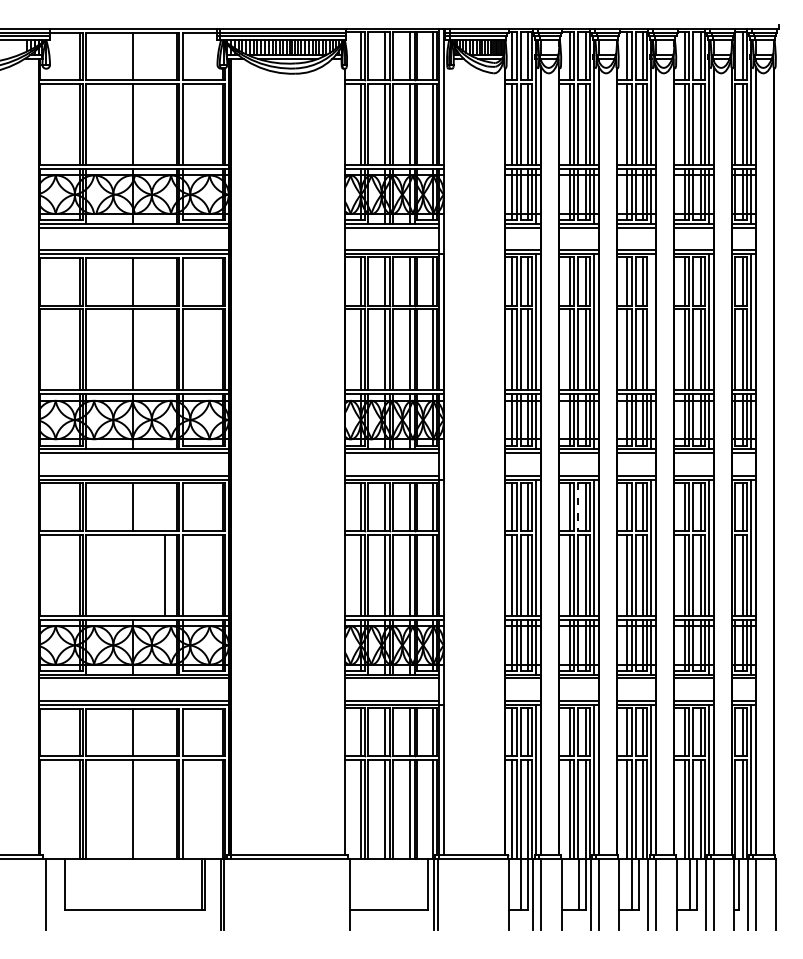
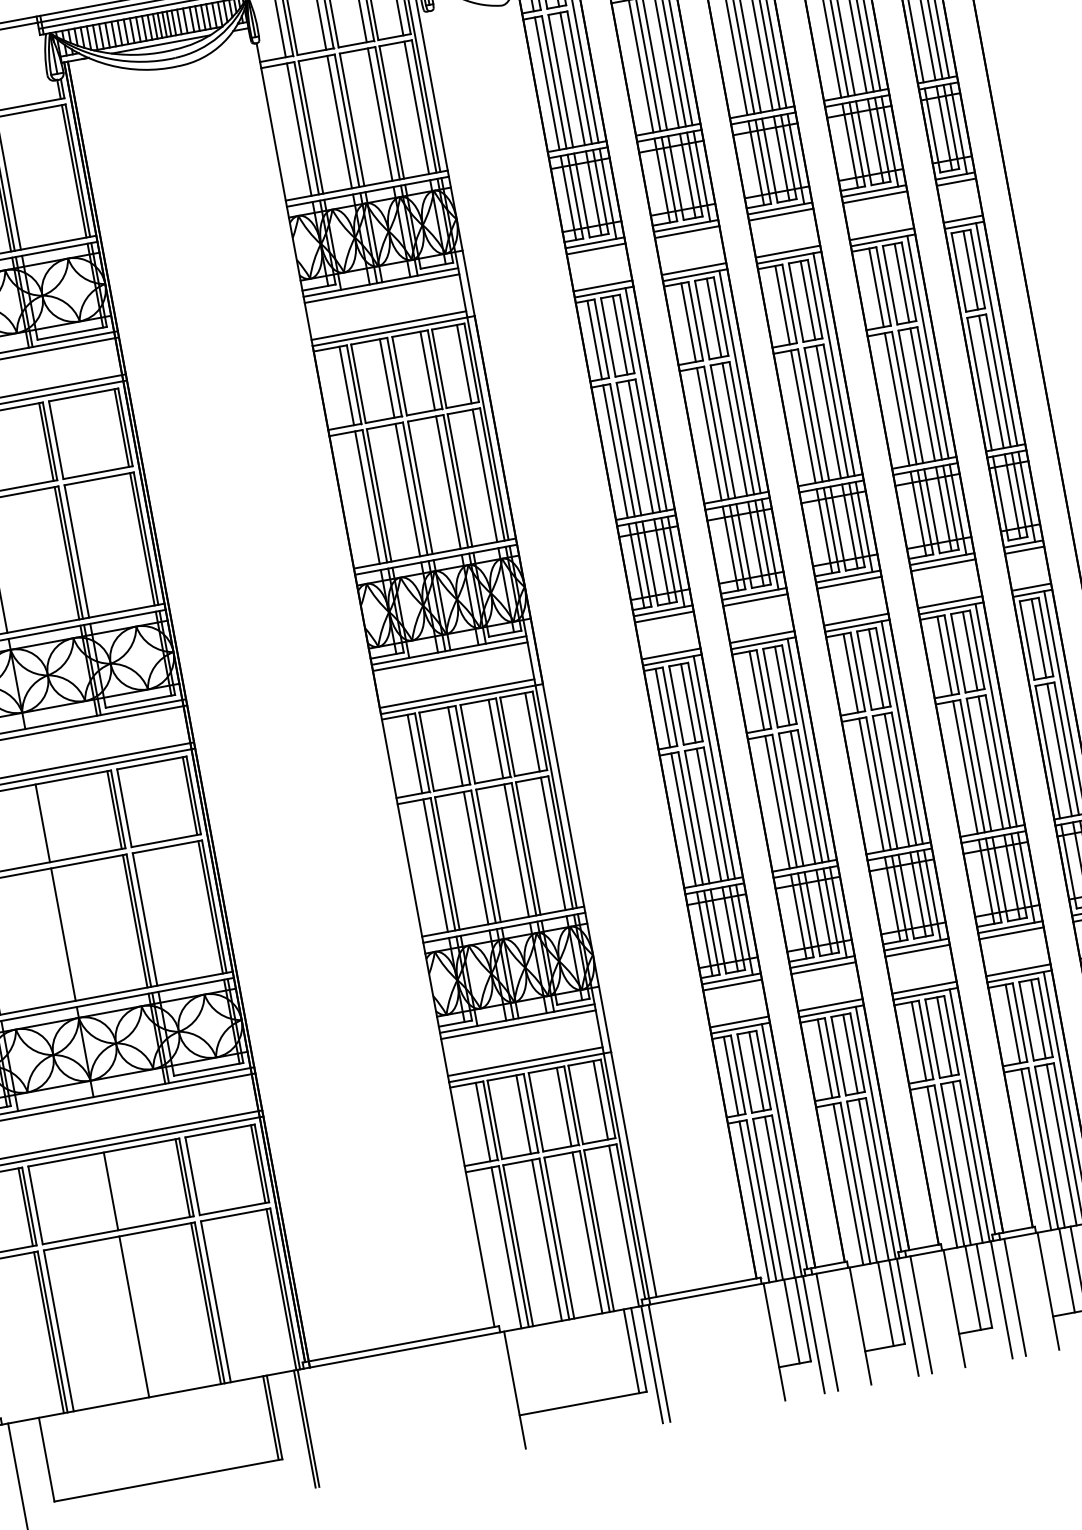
line: (651, 322) -> (834, 364), added
line: (578, 507) -> (771, 689), dashed -> solid
line: (164, 574) -> (62, 933), moved
line: (423, 883) -> (631, 1350), added

